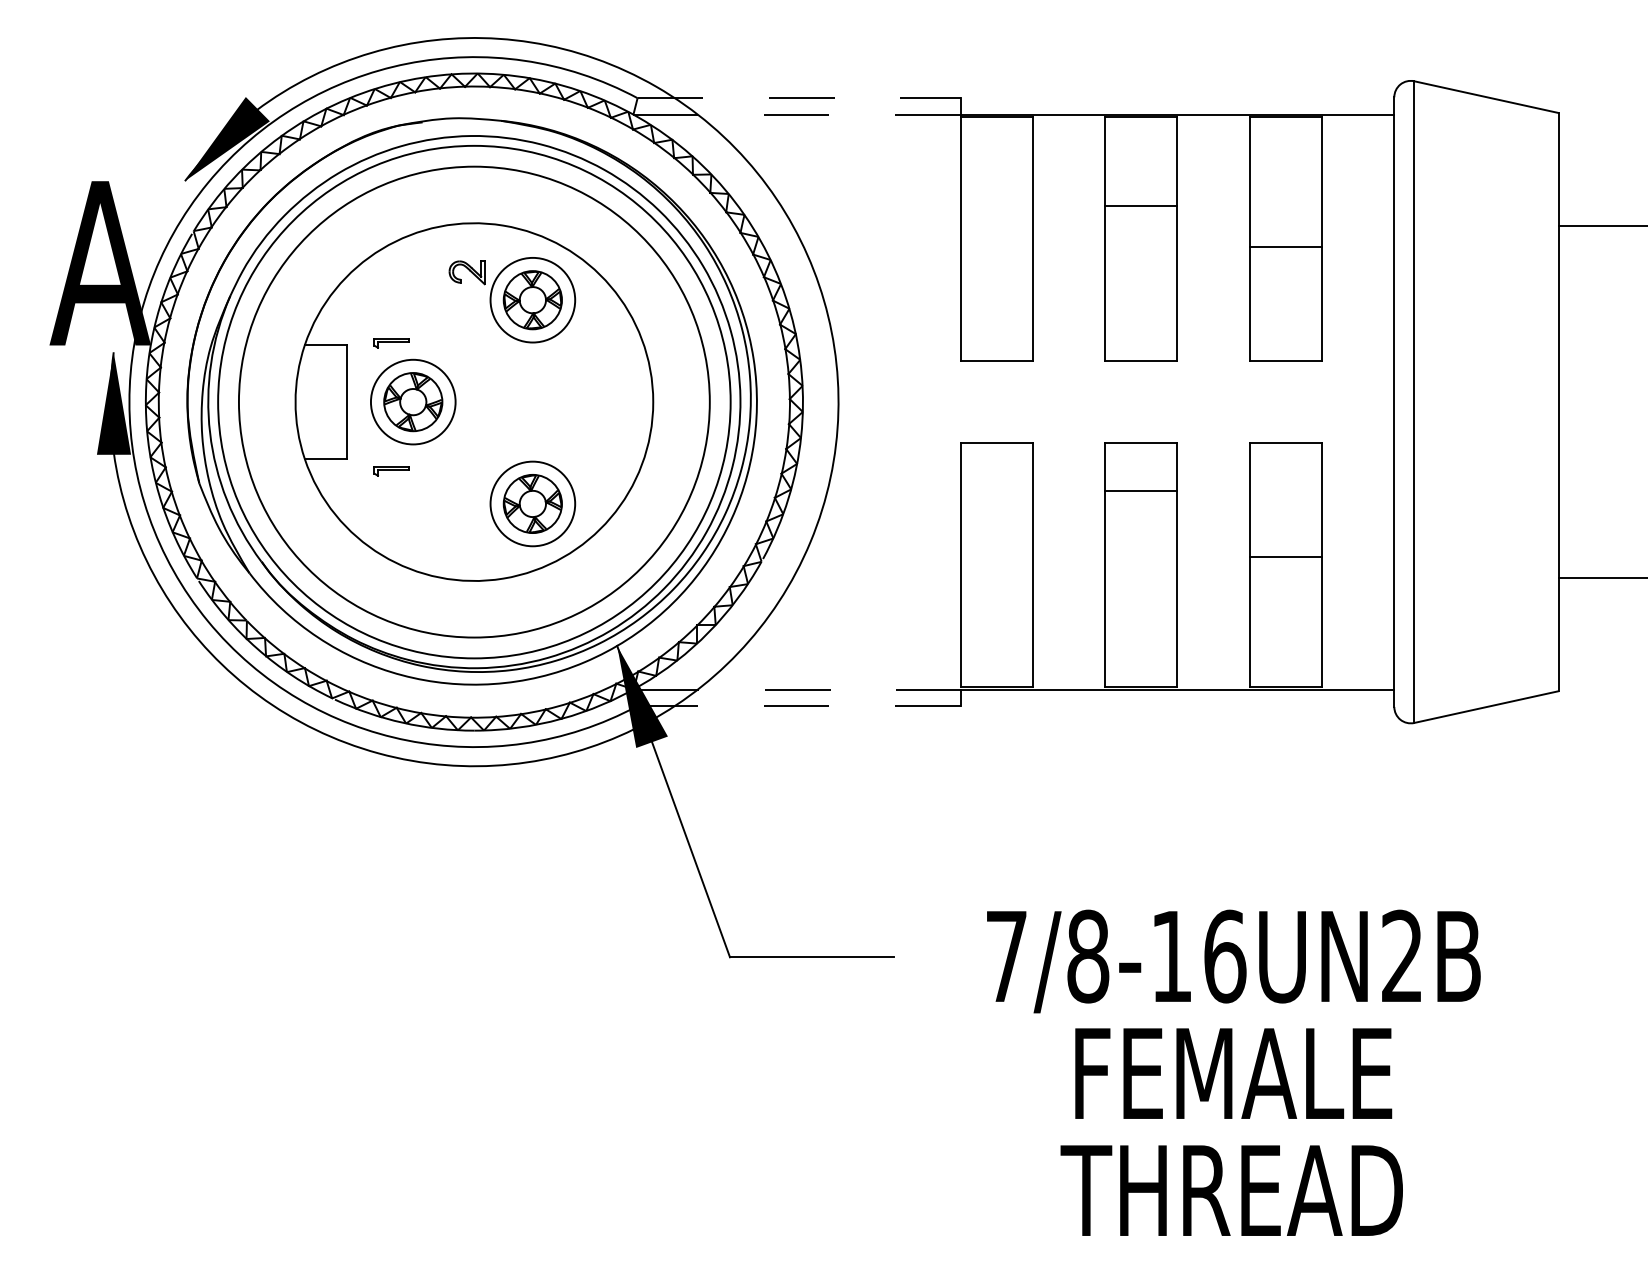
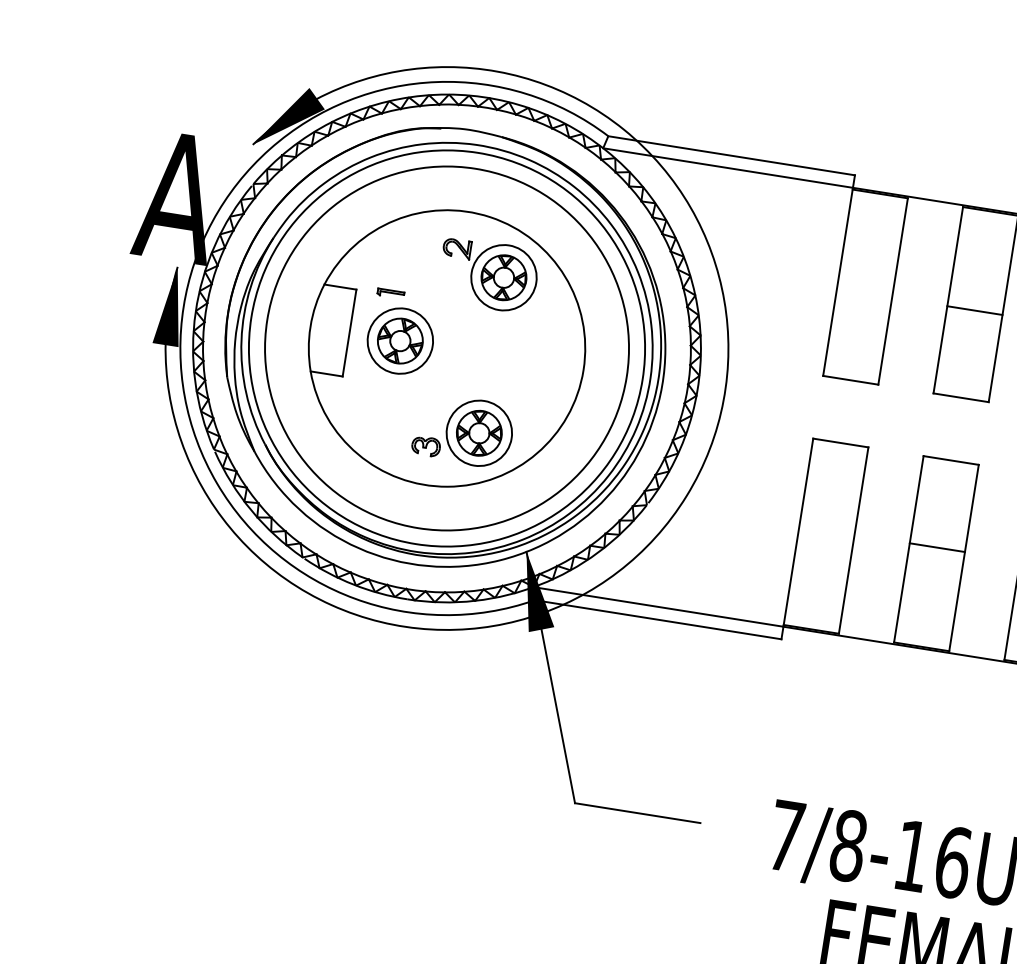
line: (799, 98) -> (731, 156), dashed -> solid
line: (797, 114) -> (728, 167), dashed -> solid
line: (1141, 205) -> (975, 310), moved
part: (391, 471) -> (375, 391), removed
line: (1141, 491) -> (937, 547), moved
part: (467, 531) -> (426, 446), added
line: (797, 689) -> (658, 606), dashed -> solid
line: (799, 706) -> (658, 620), dashed -> solid

